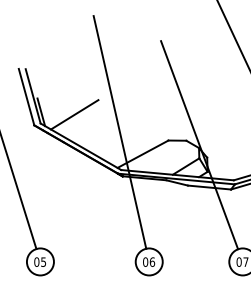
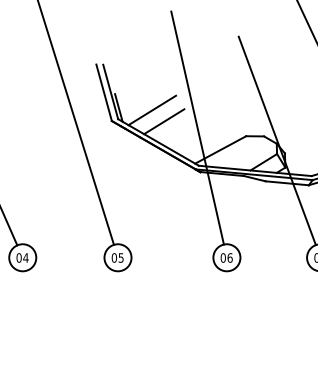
line: (86, 125) -> (164, 121), added

